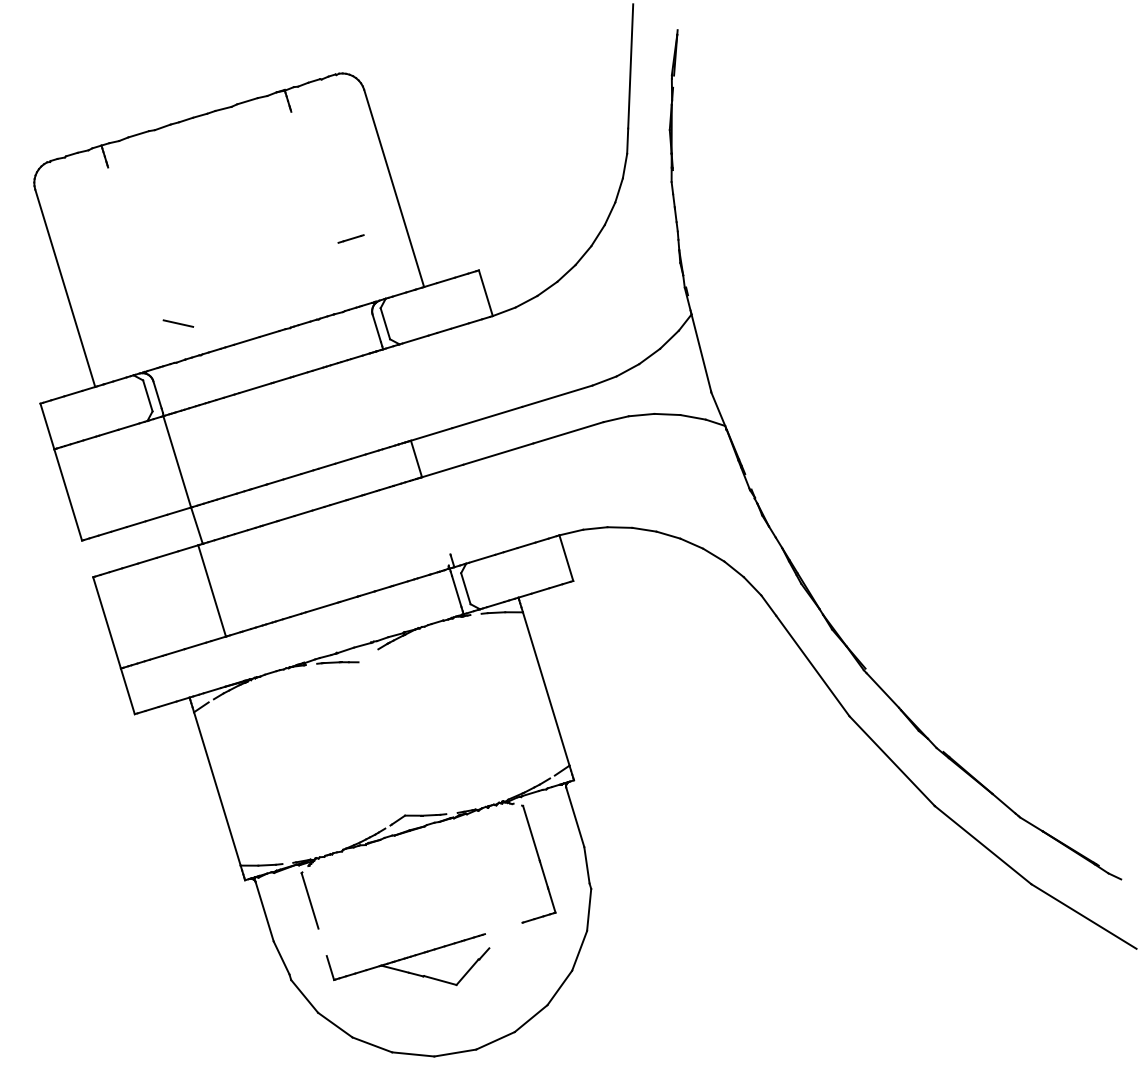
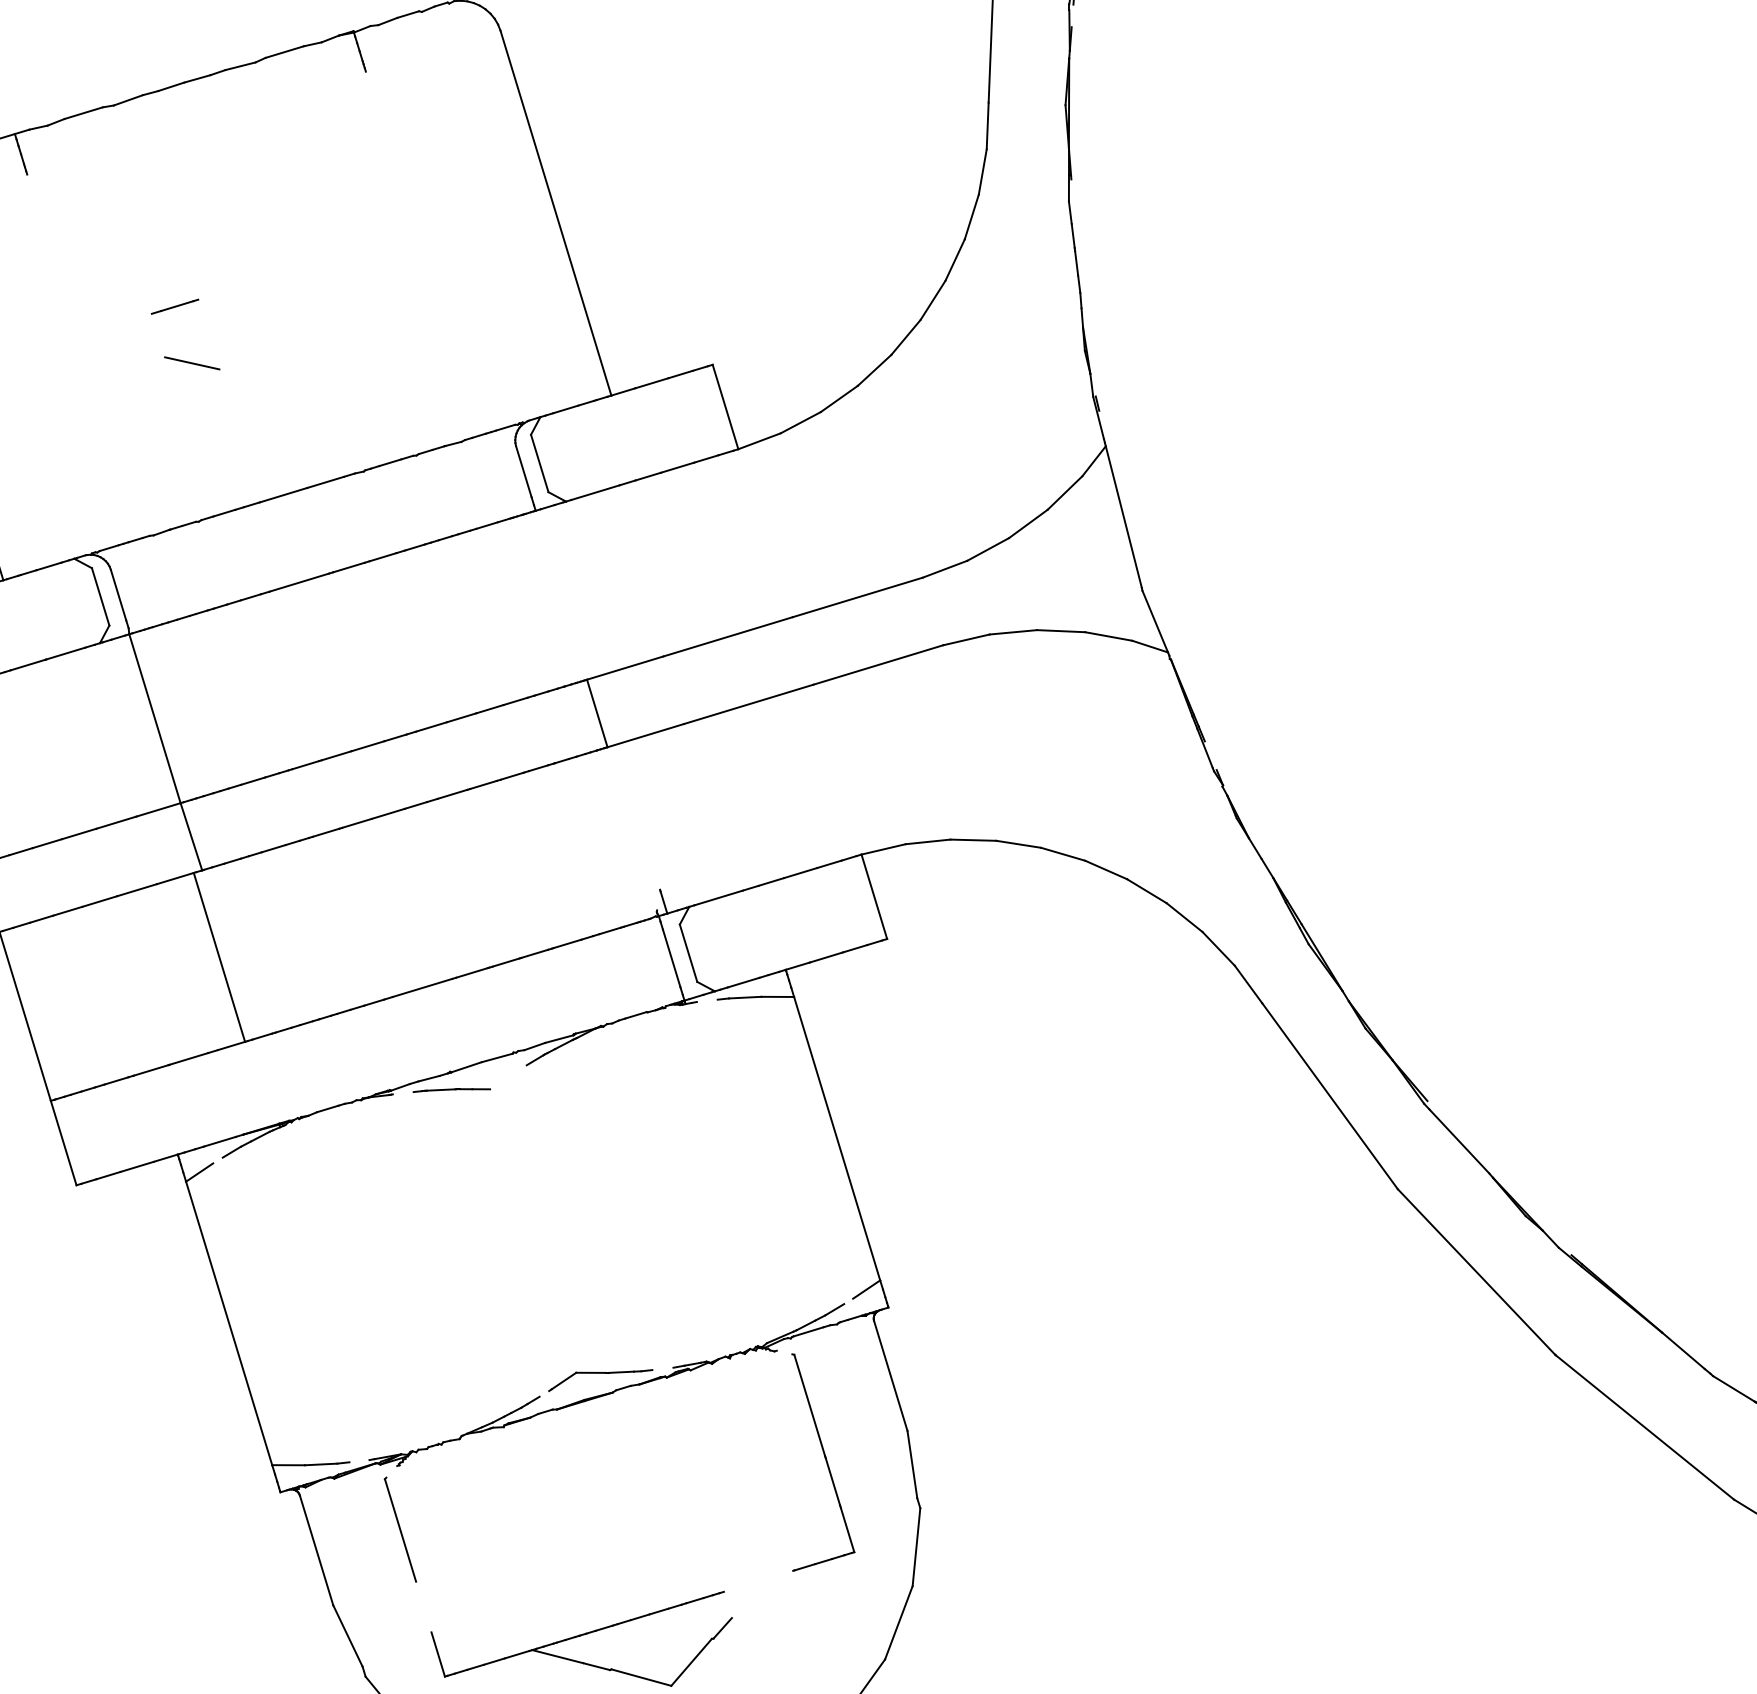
line: (350, 238) -> (173, 305), moved
line: (178, 323) -> (192, 363), moved

